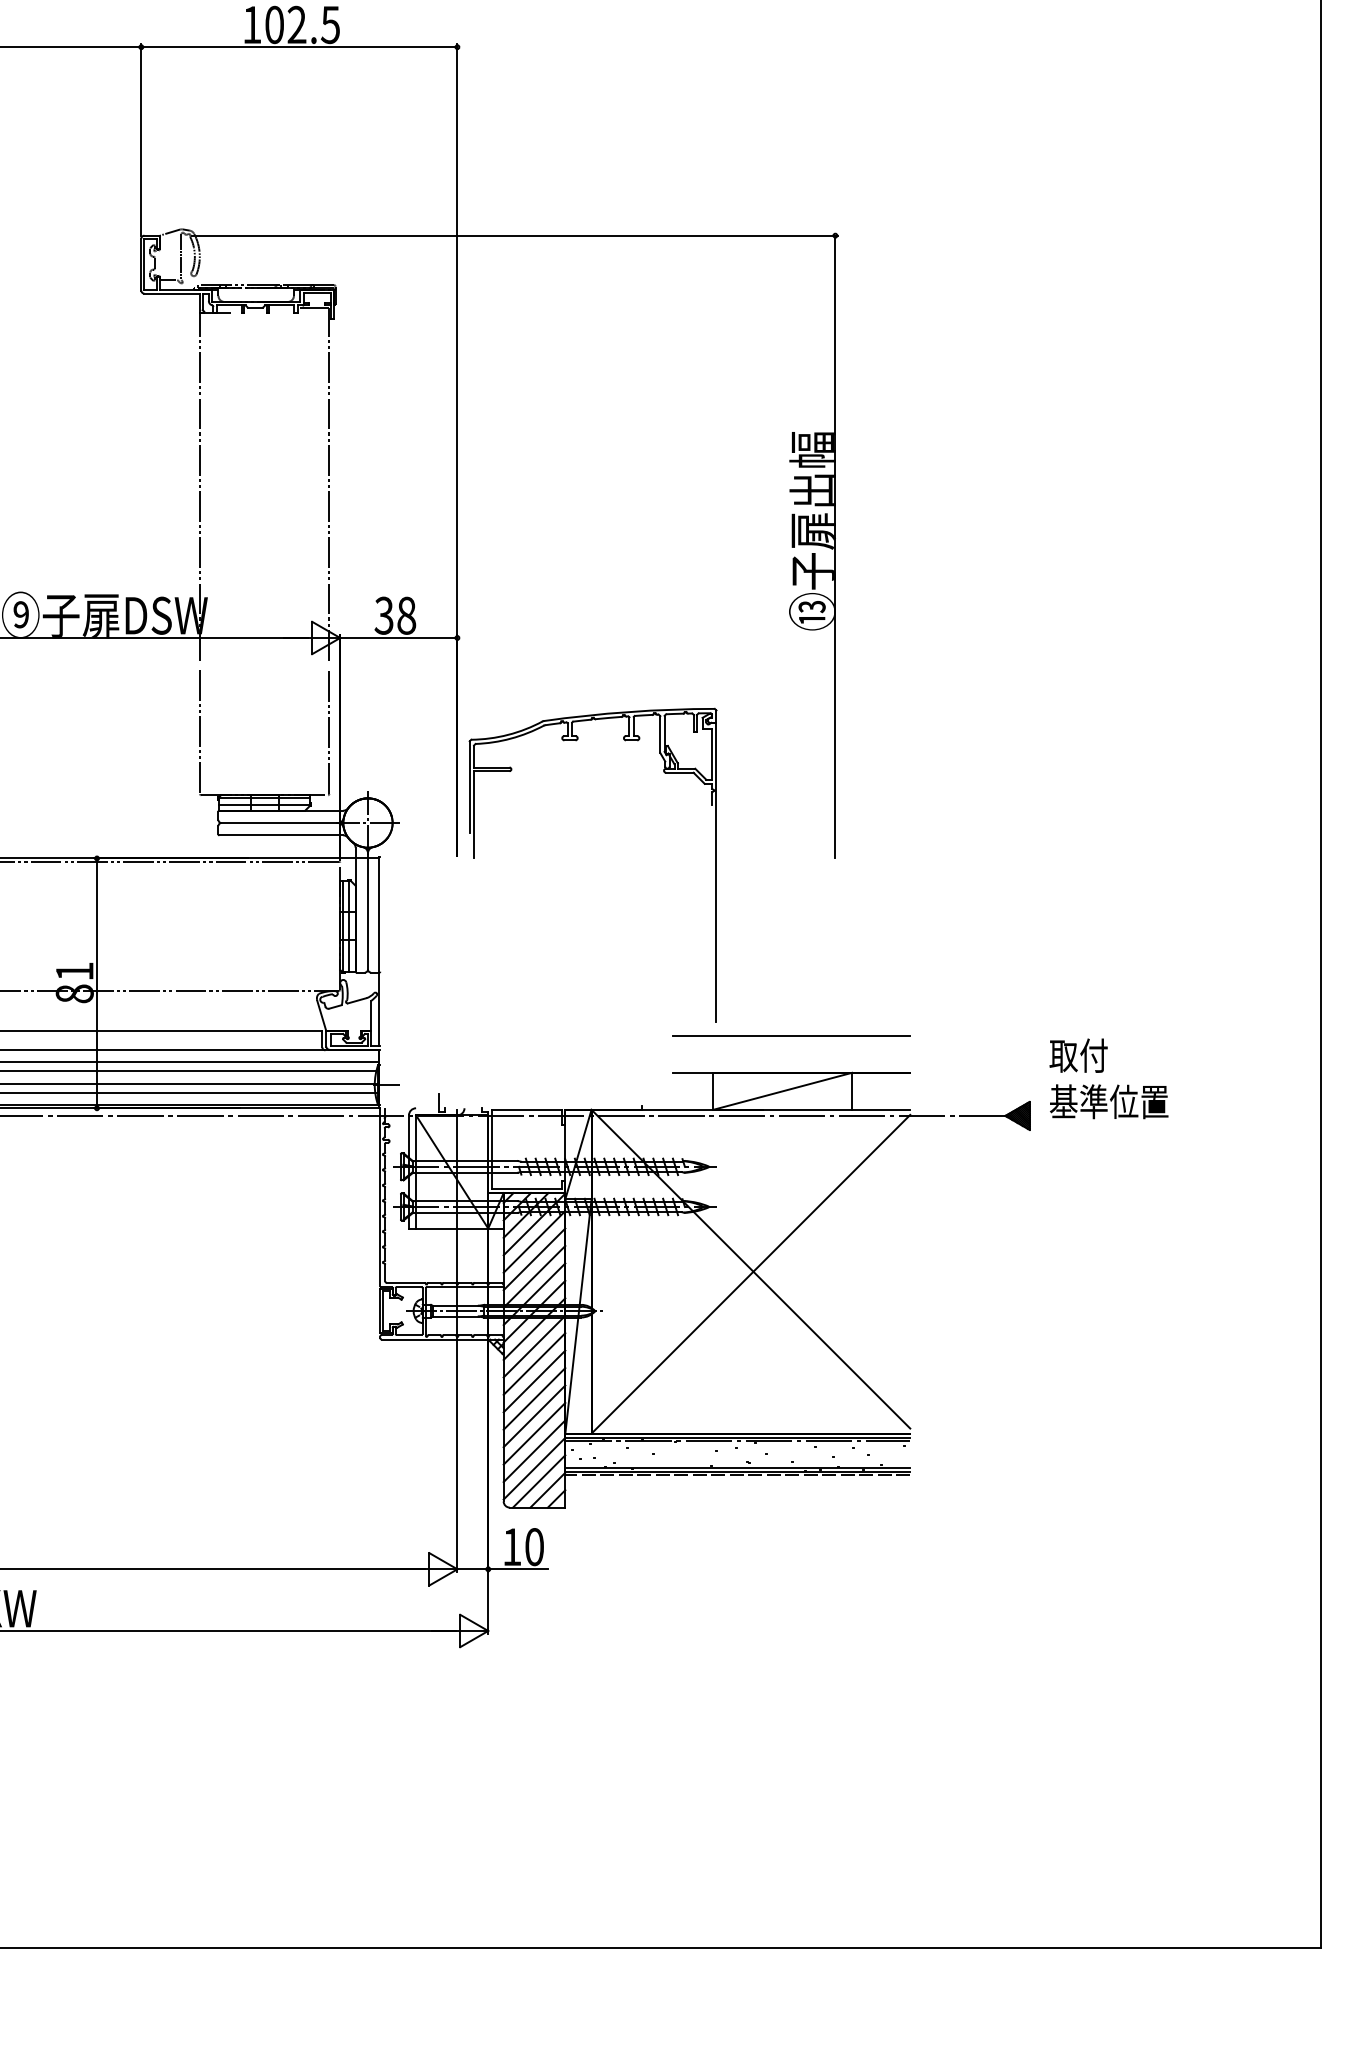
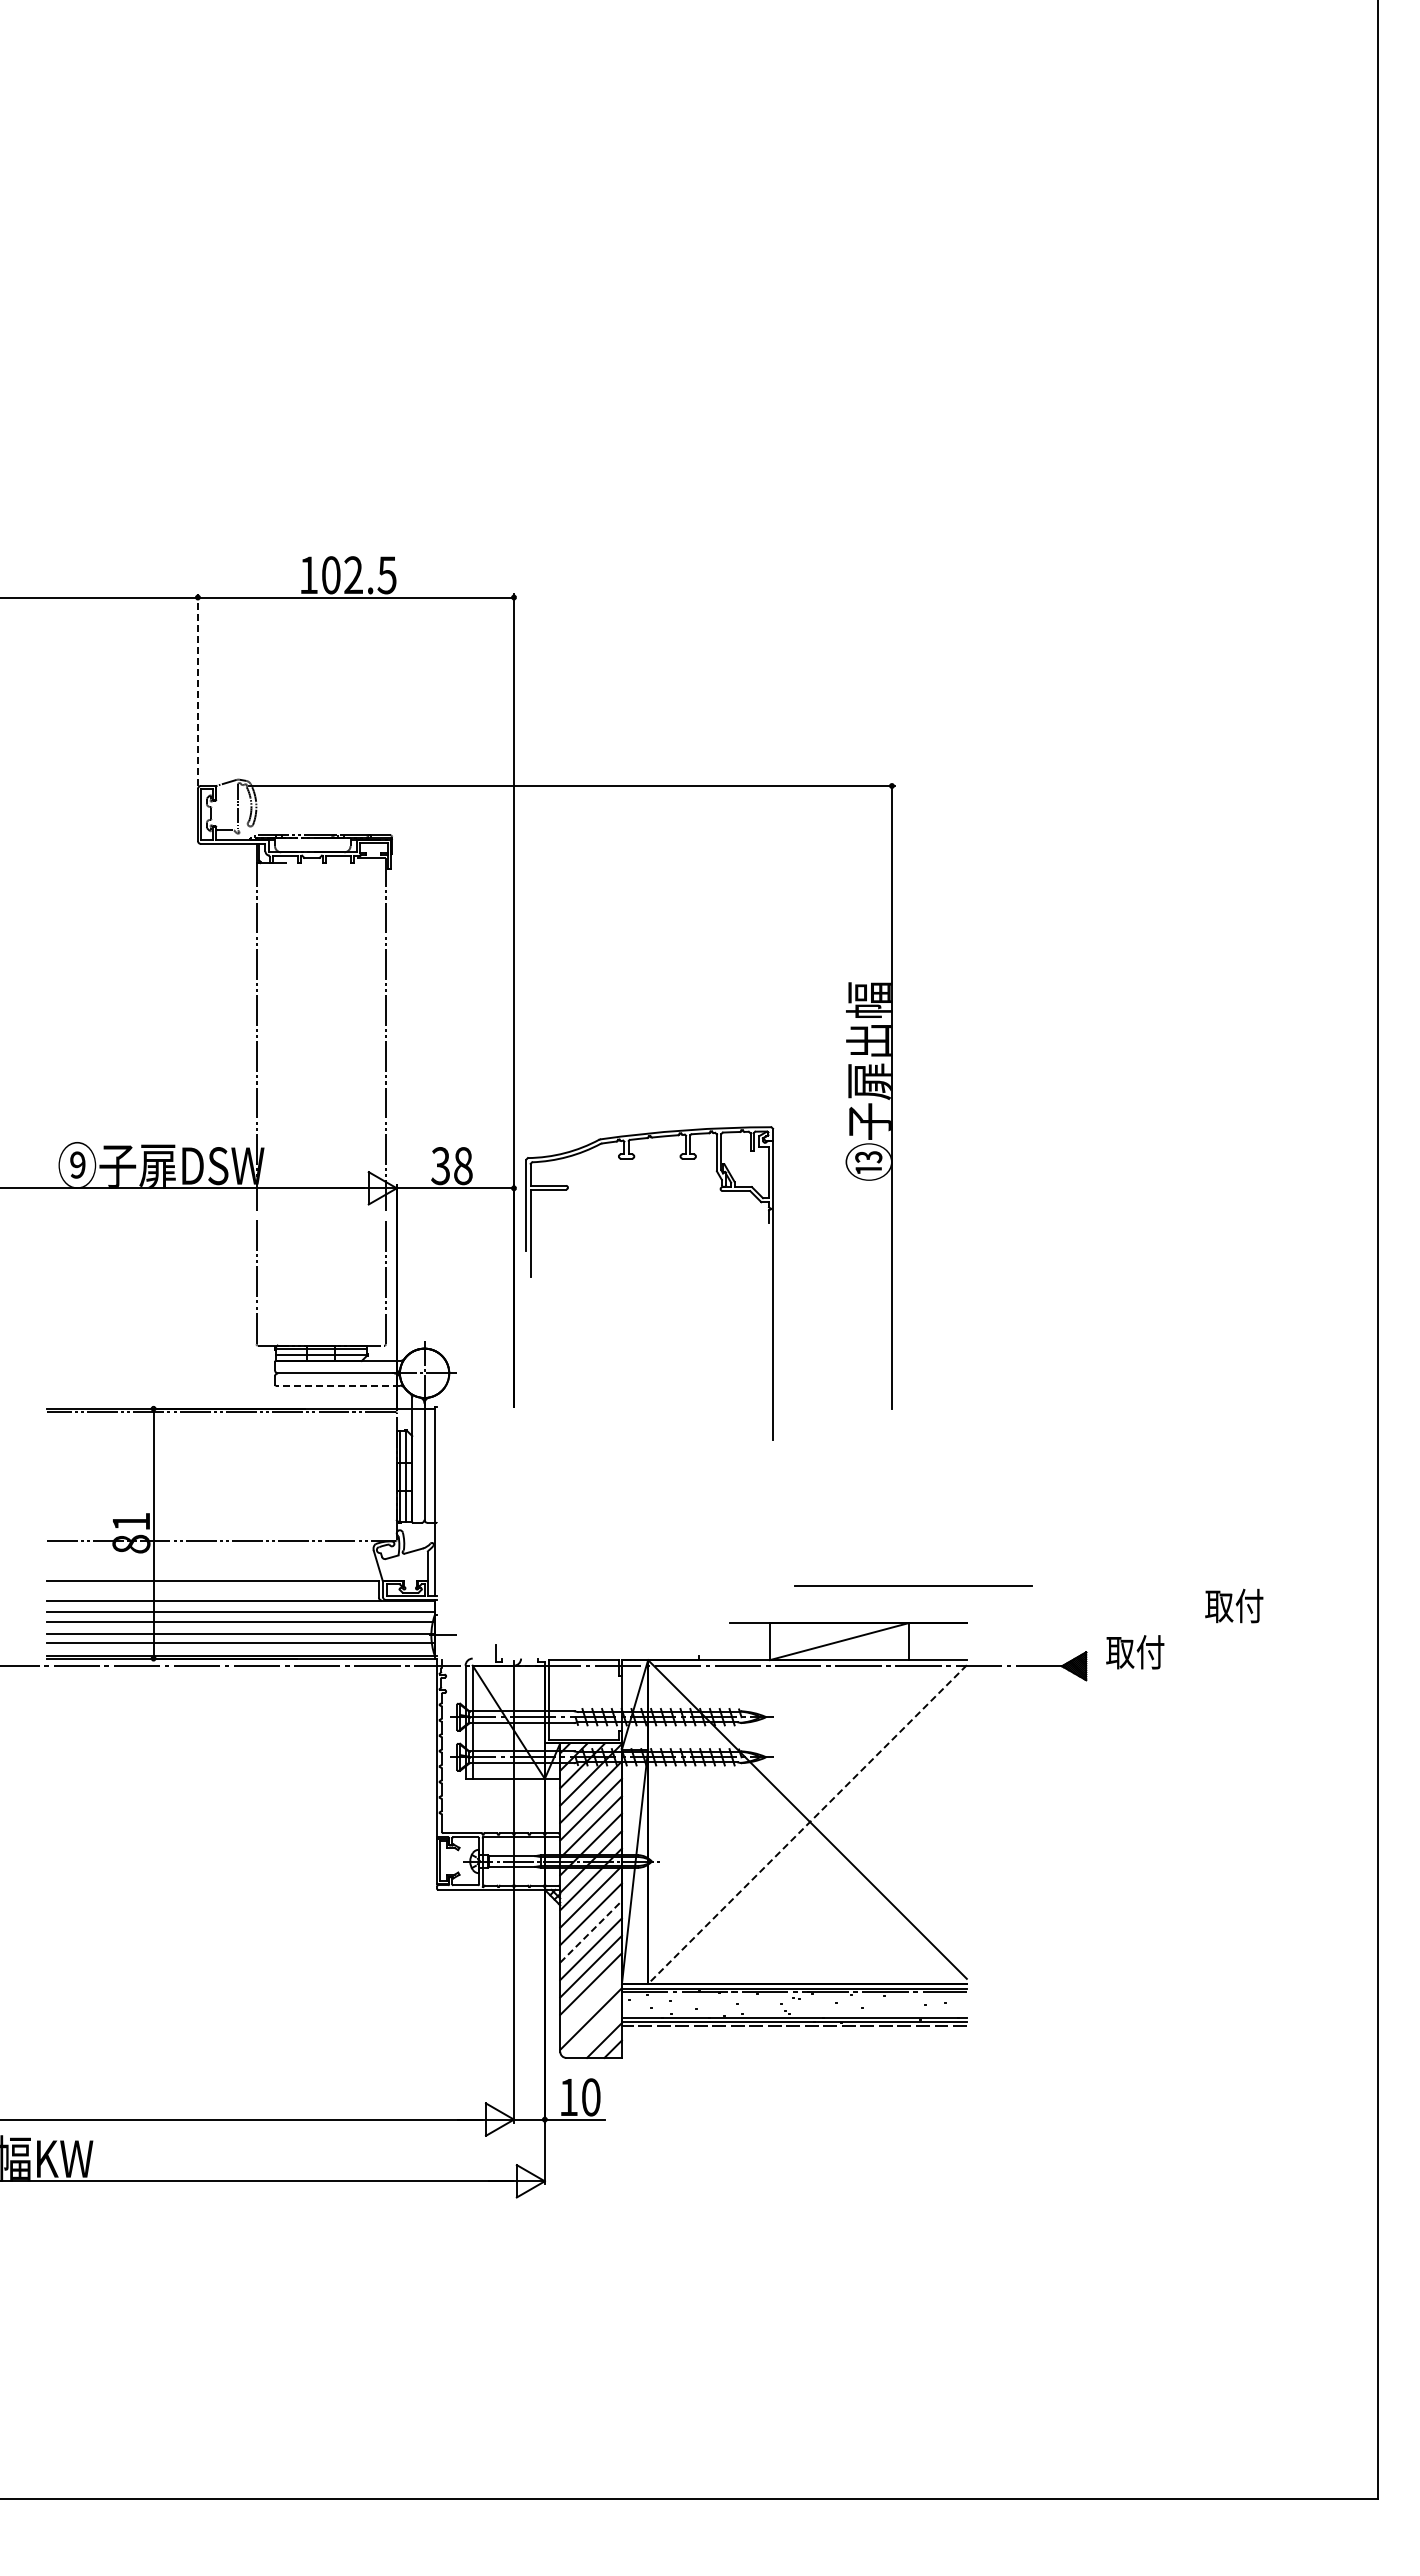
line: (140, 140) -> (197, 690), solid -> dashed
part: (664, 773) -> (721, 1191), moved
line: (280, 835) -> (337, 1385), solid -> dashed
line: (791, 1035) -> (913, 1585), moved
text: (1078, 1055) -> (1234, 1605), moved
text: (1108, 1101) -> (1165, 1651), 基準位置 -> 取付
line: (750, 1274) -> (807, 1824), solid -> dashed
line: (534, 1381) -> (591, 1931), solid -> dashed
line: (533, 1451) -> (590, 2001), removed
line: (538, 1481) -> (595, 2031), removed

